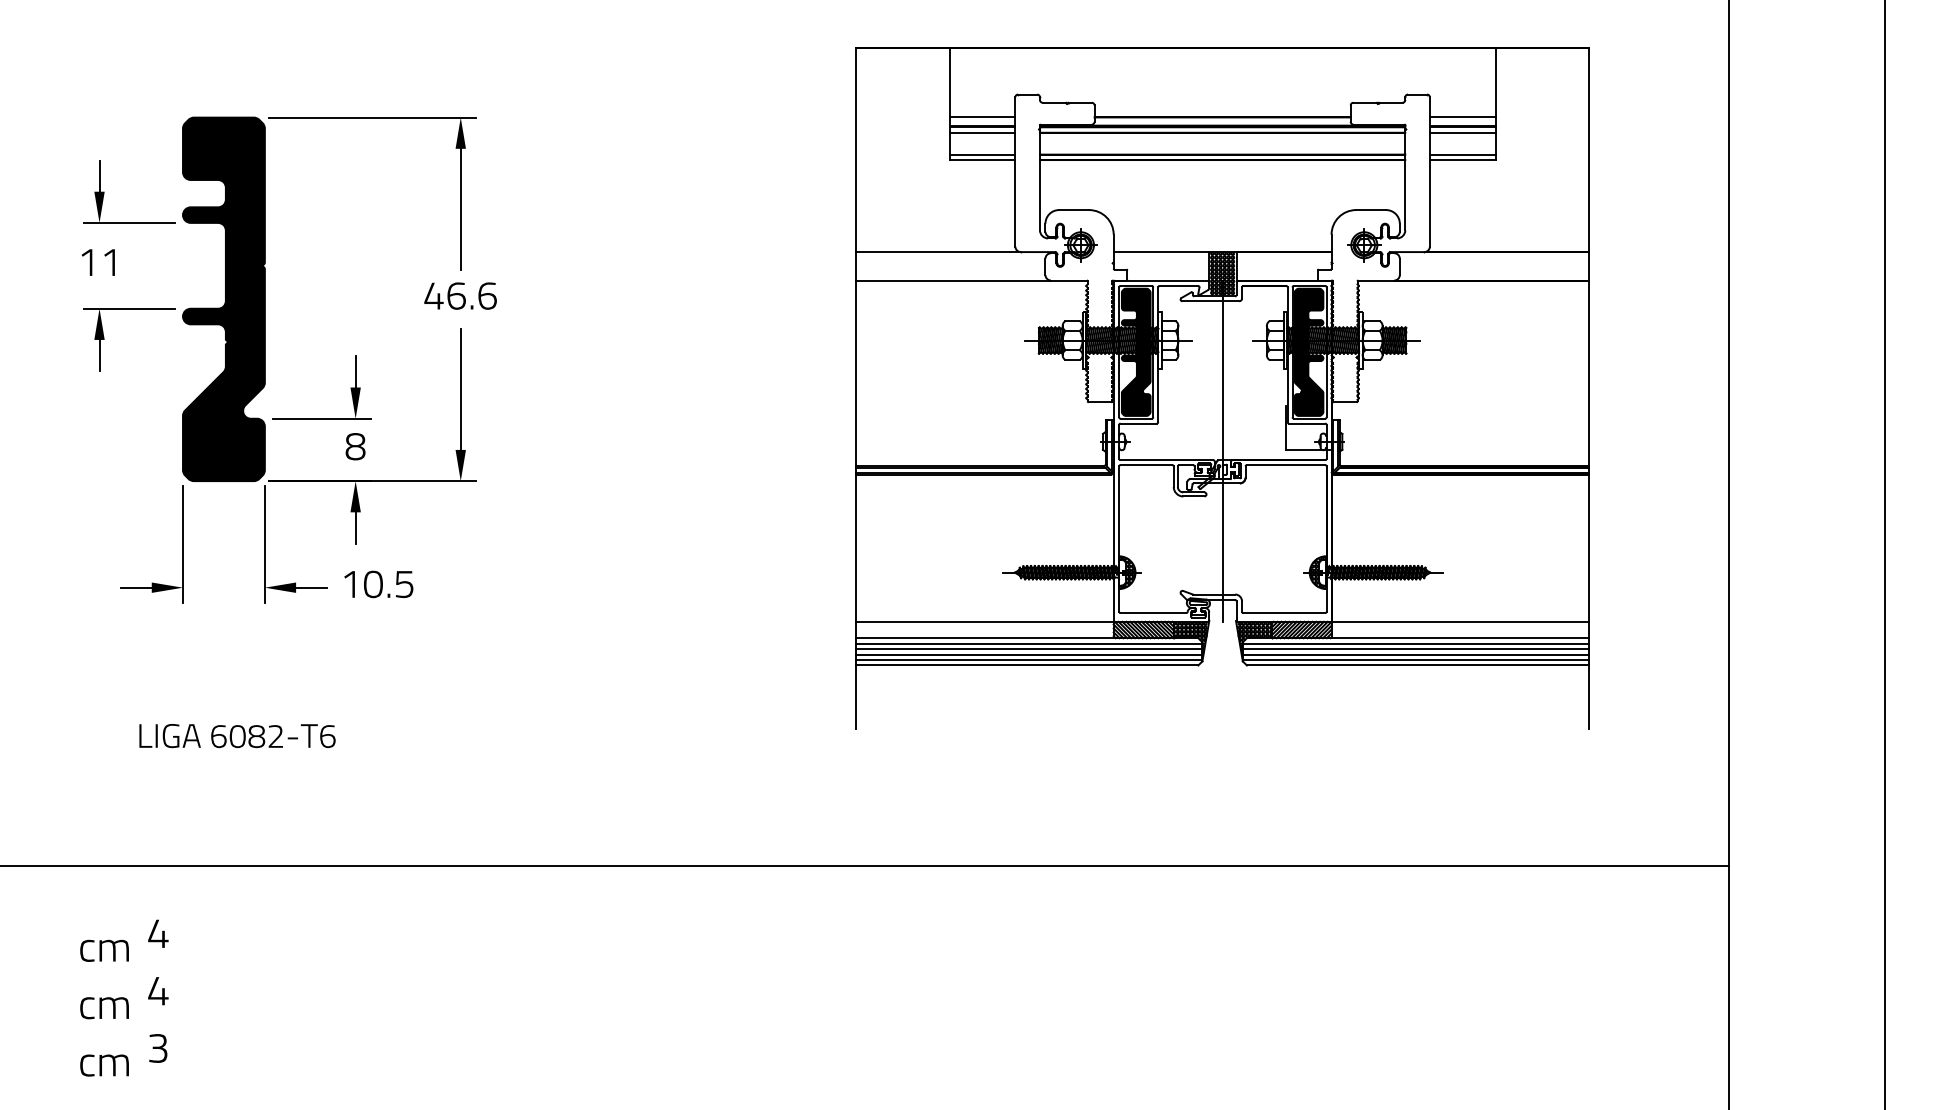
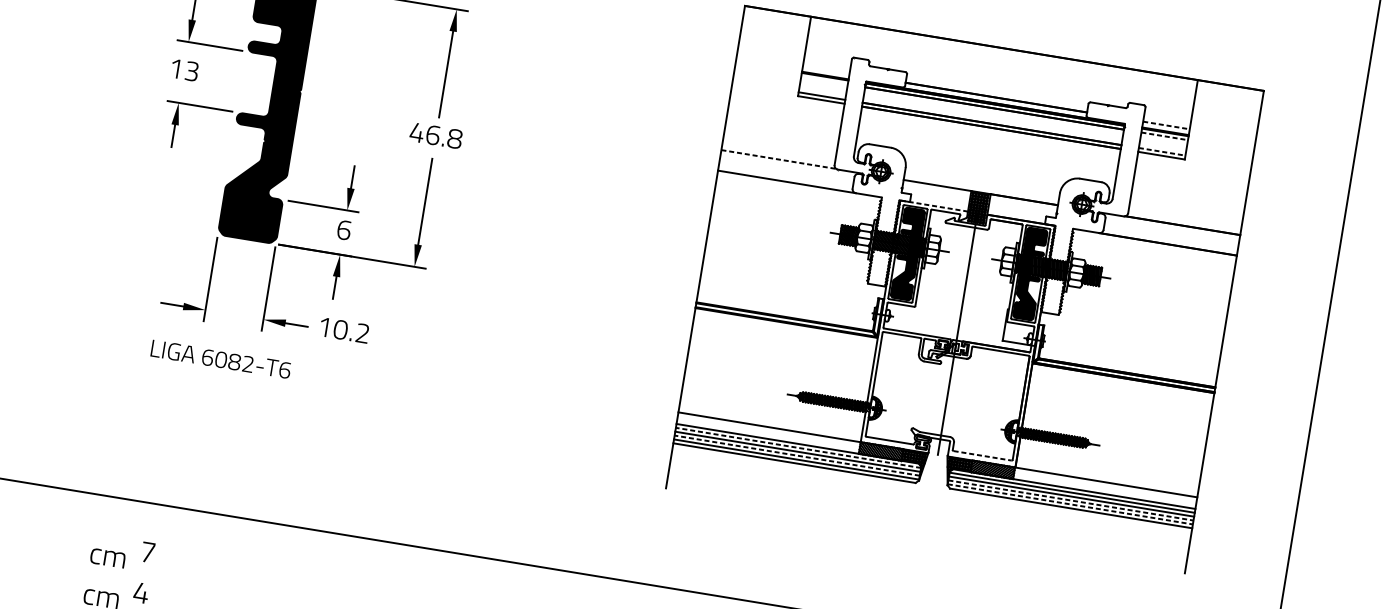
line: (982, 117) -> (826, 69), removed
line: (1462, 117) -> (1166, 125), solid -> dashed
line: (982, 132) -> (824, 80), removed
line: (1462, 132) -> (1164, 136), solid -> dashed
line: (1462, 154) -> (1161, 151), solid -> dashed
line: (937, 251) -> (778, 159), solid -> dashed
text: (110, 262) -> (191, 71), 11 -> 13
line: (1161, 280) -> (934, 206), solid -> dashed
text: (487, 295) -> (455, 138), 46.6 -> 46.8
text: (355, 446) -> (344, 230), 8 -> 6
text: (404, 584) -> (362, 333), 10.5 -> 10.2
line: (1284, 613) -> (982, 456), solid -> dashed
line: (1028, 643) -> (797, 447), solid -> dashed
line: (1028, 654) -> (796, 455), solid -> dashed
line: (1416, 654) -> (1071, 500), solid -> dashed
line: (1416, 660) -> (1070, 504), solid -> dashed
text: (237, 736) -> (221, 359), moved
text: (158, 933) -> (148, 552), 4 -> 7

